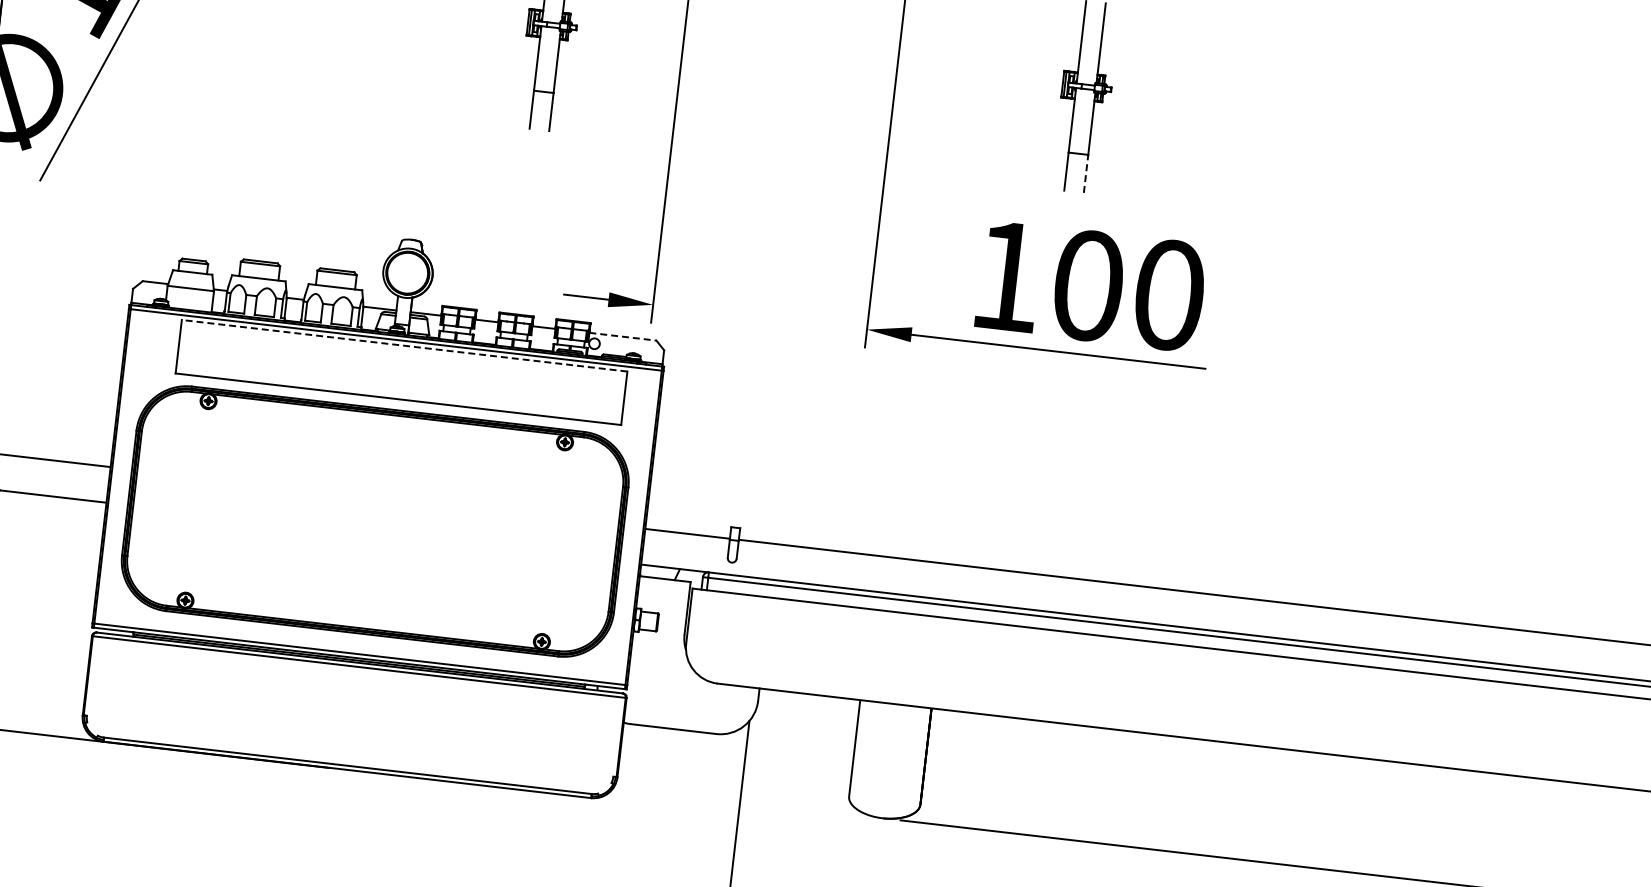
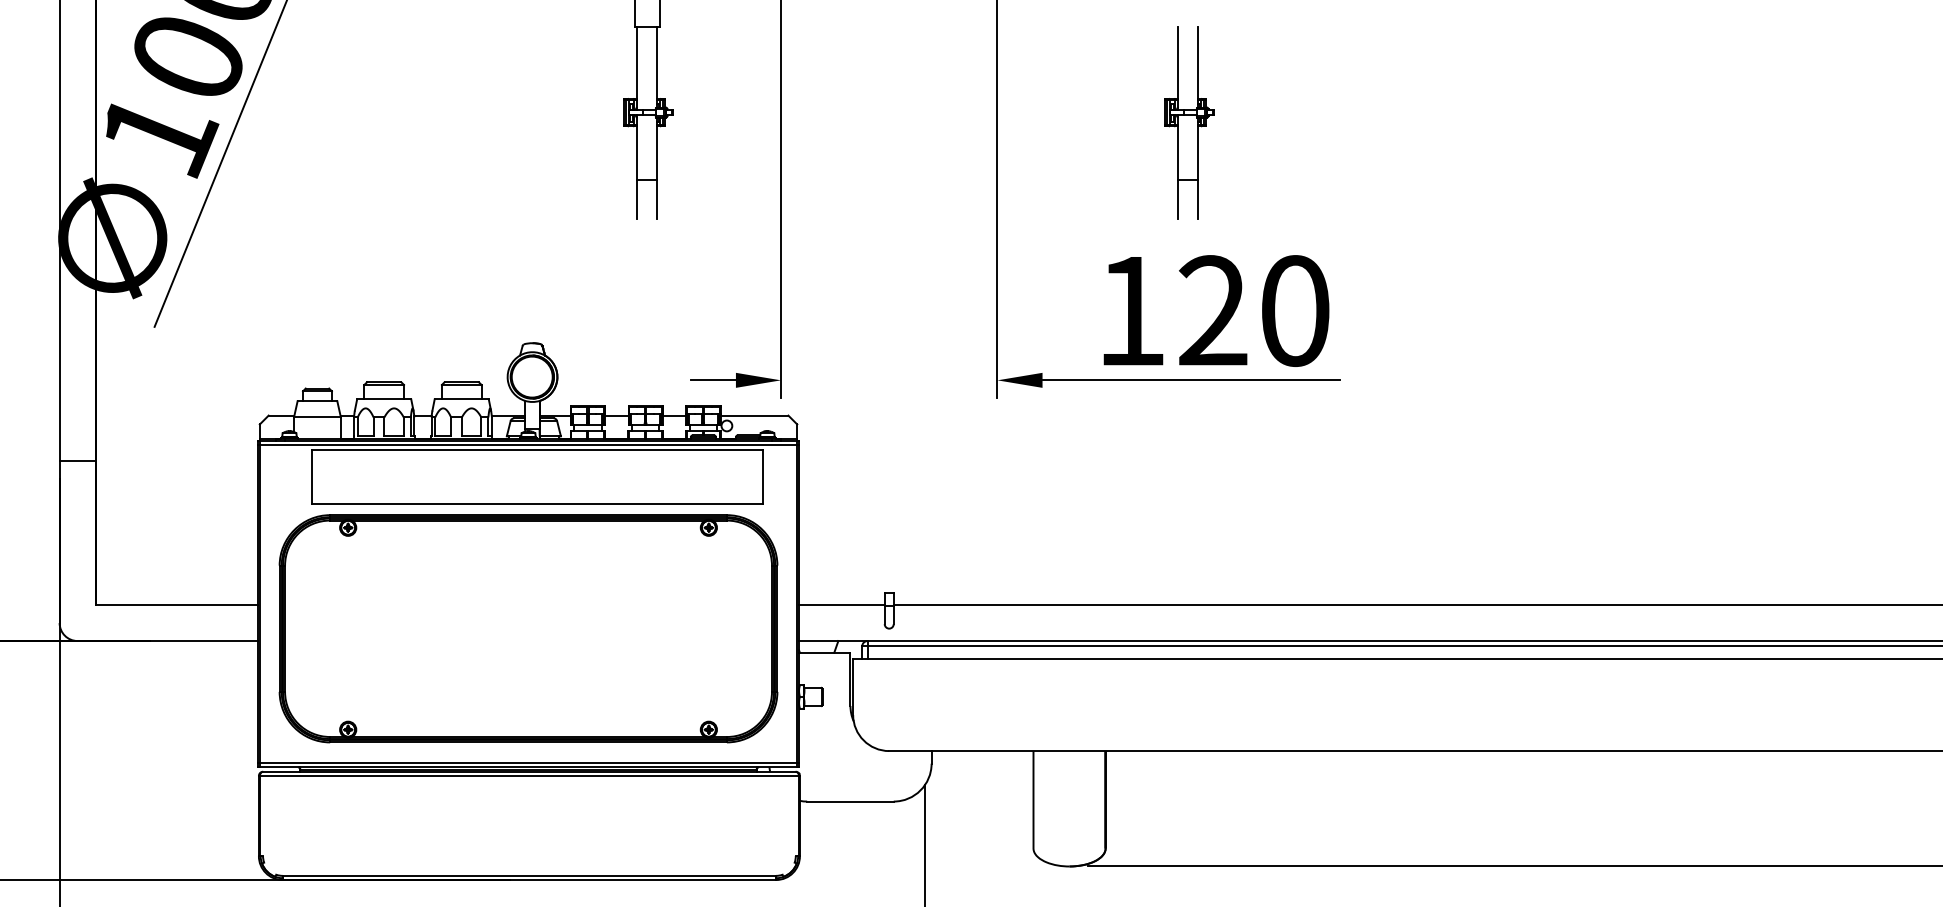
line: (1086, 173) -> (1198, 199), dashed -> solid
text: (1088, 285) -> (1213, 310), 100 -> 120
line: (622, 336) -> (754, 415), dashed -> solid
line: (404, 345) -> (537, 449), dashed -> solid

